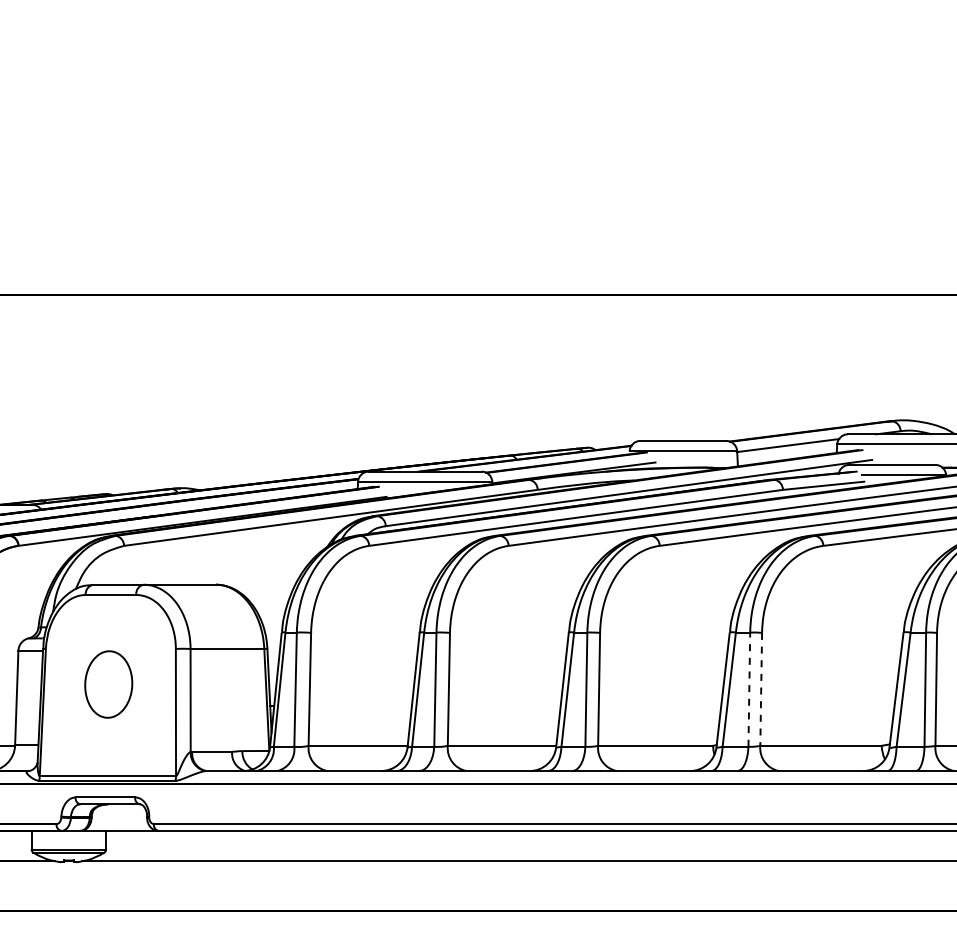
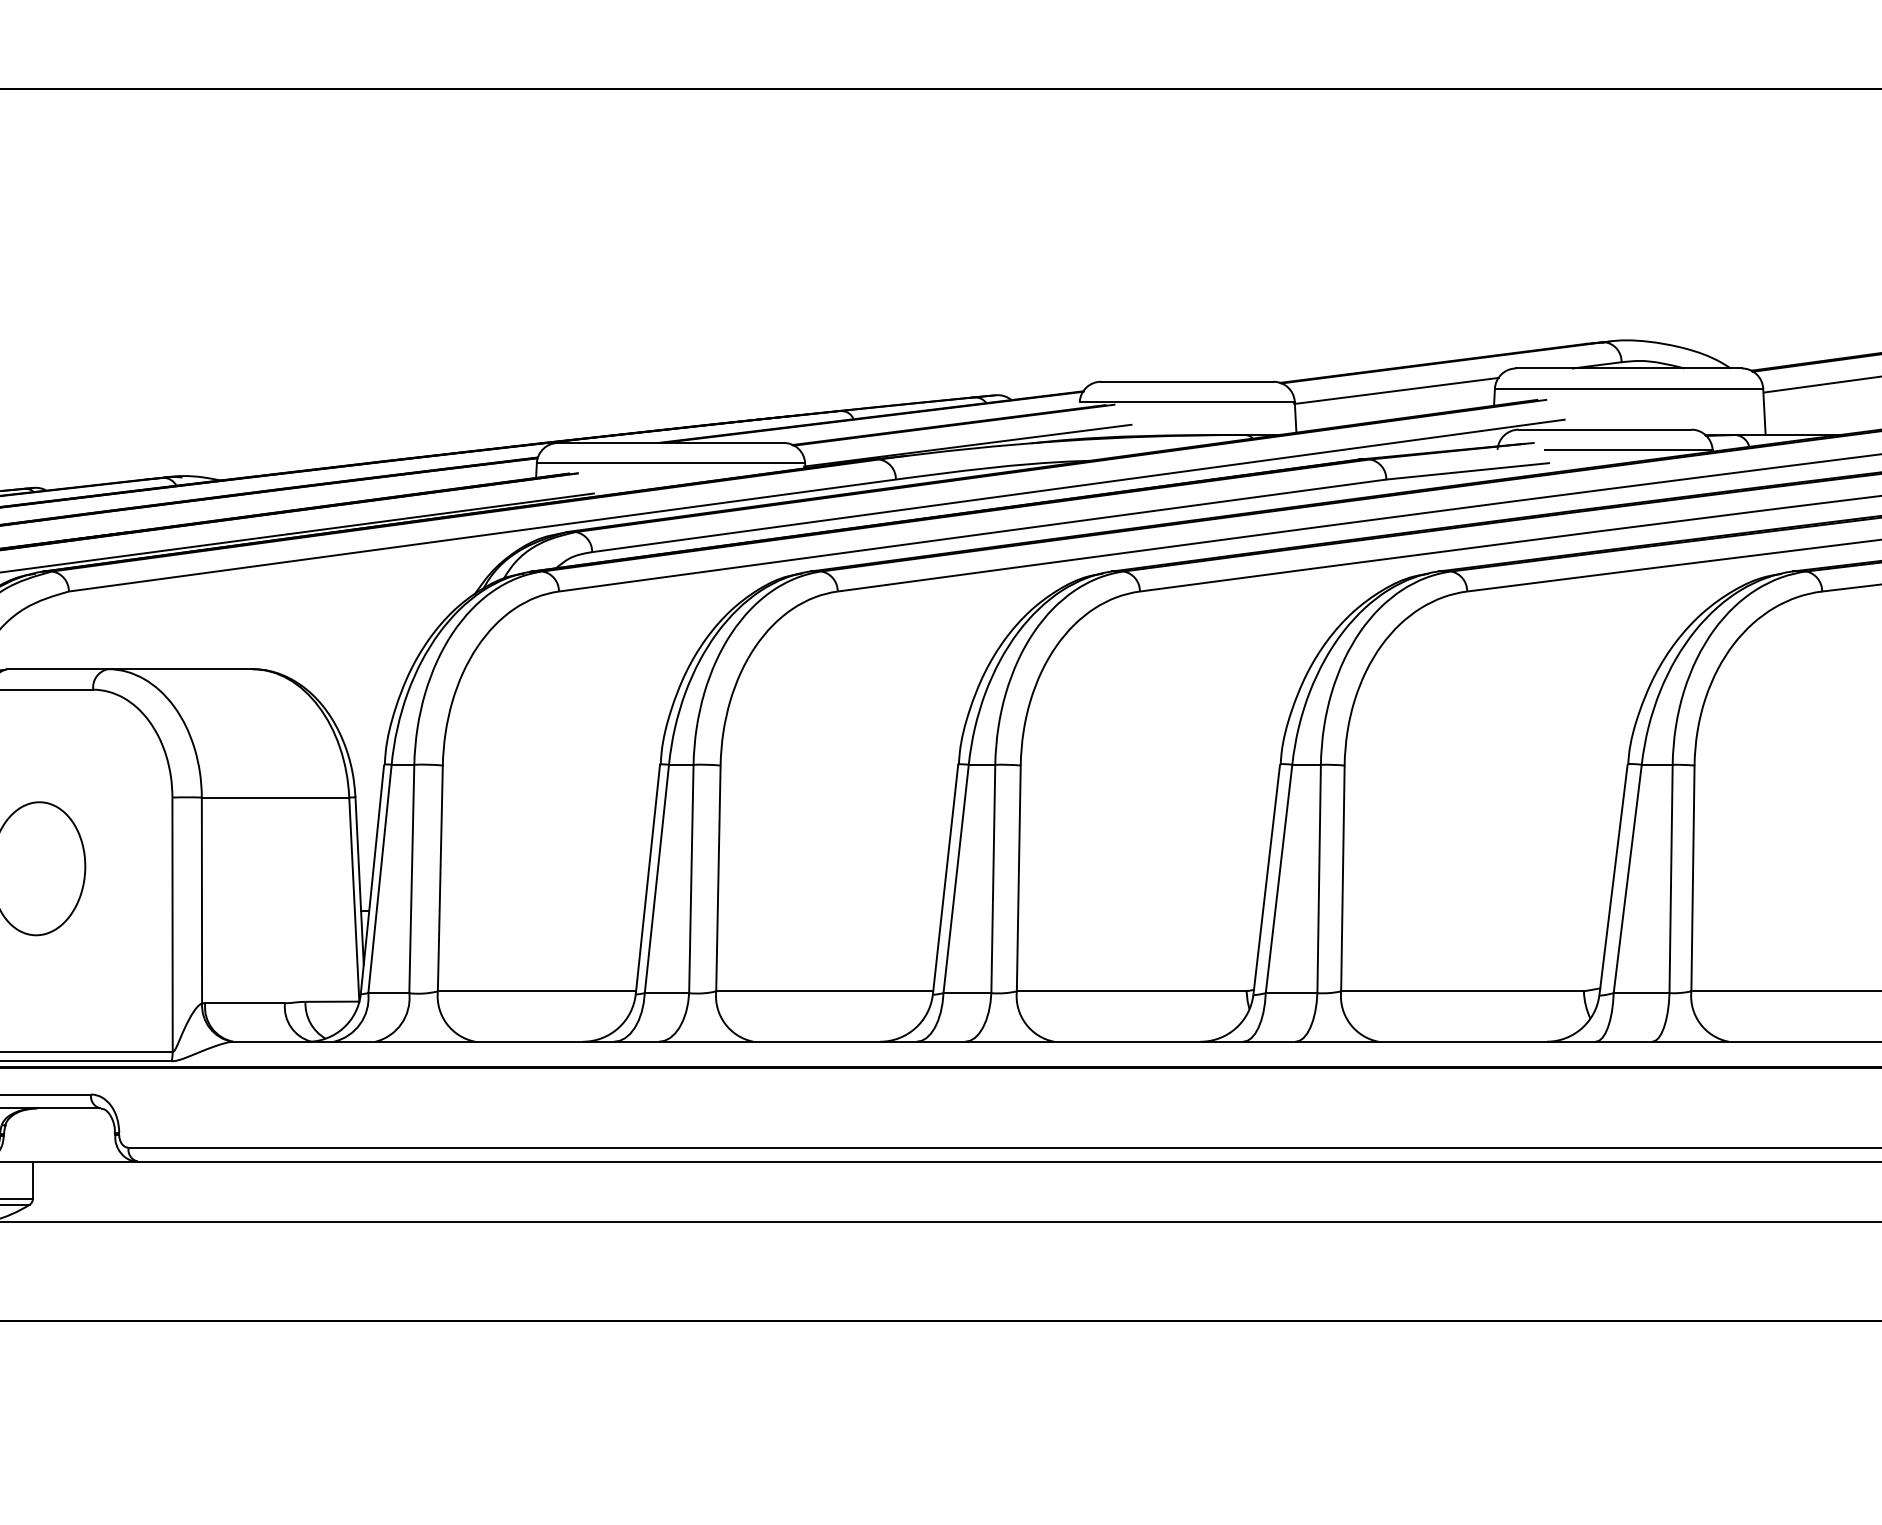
line: (749, 688) -> (1319, 876), dashed -> solid
line: (761, 689) -> (1343, 878), dashed -> solid

